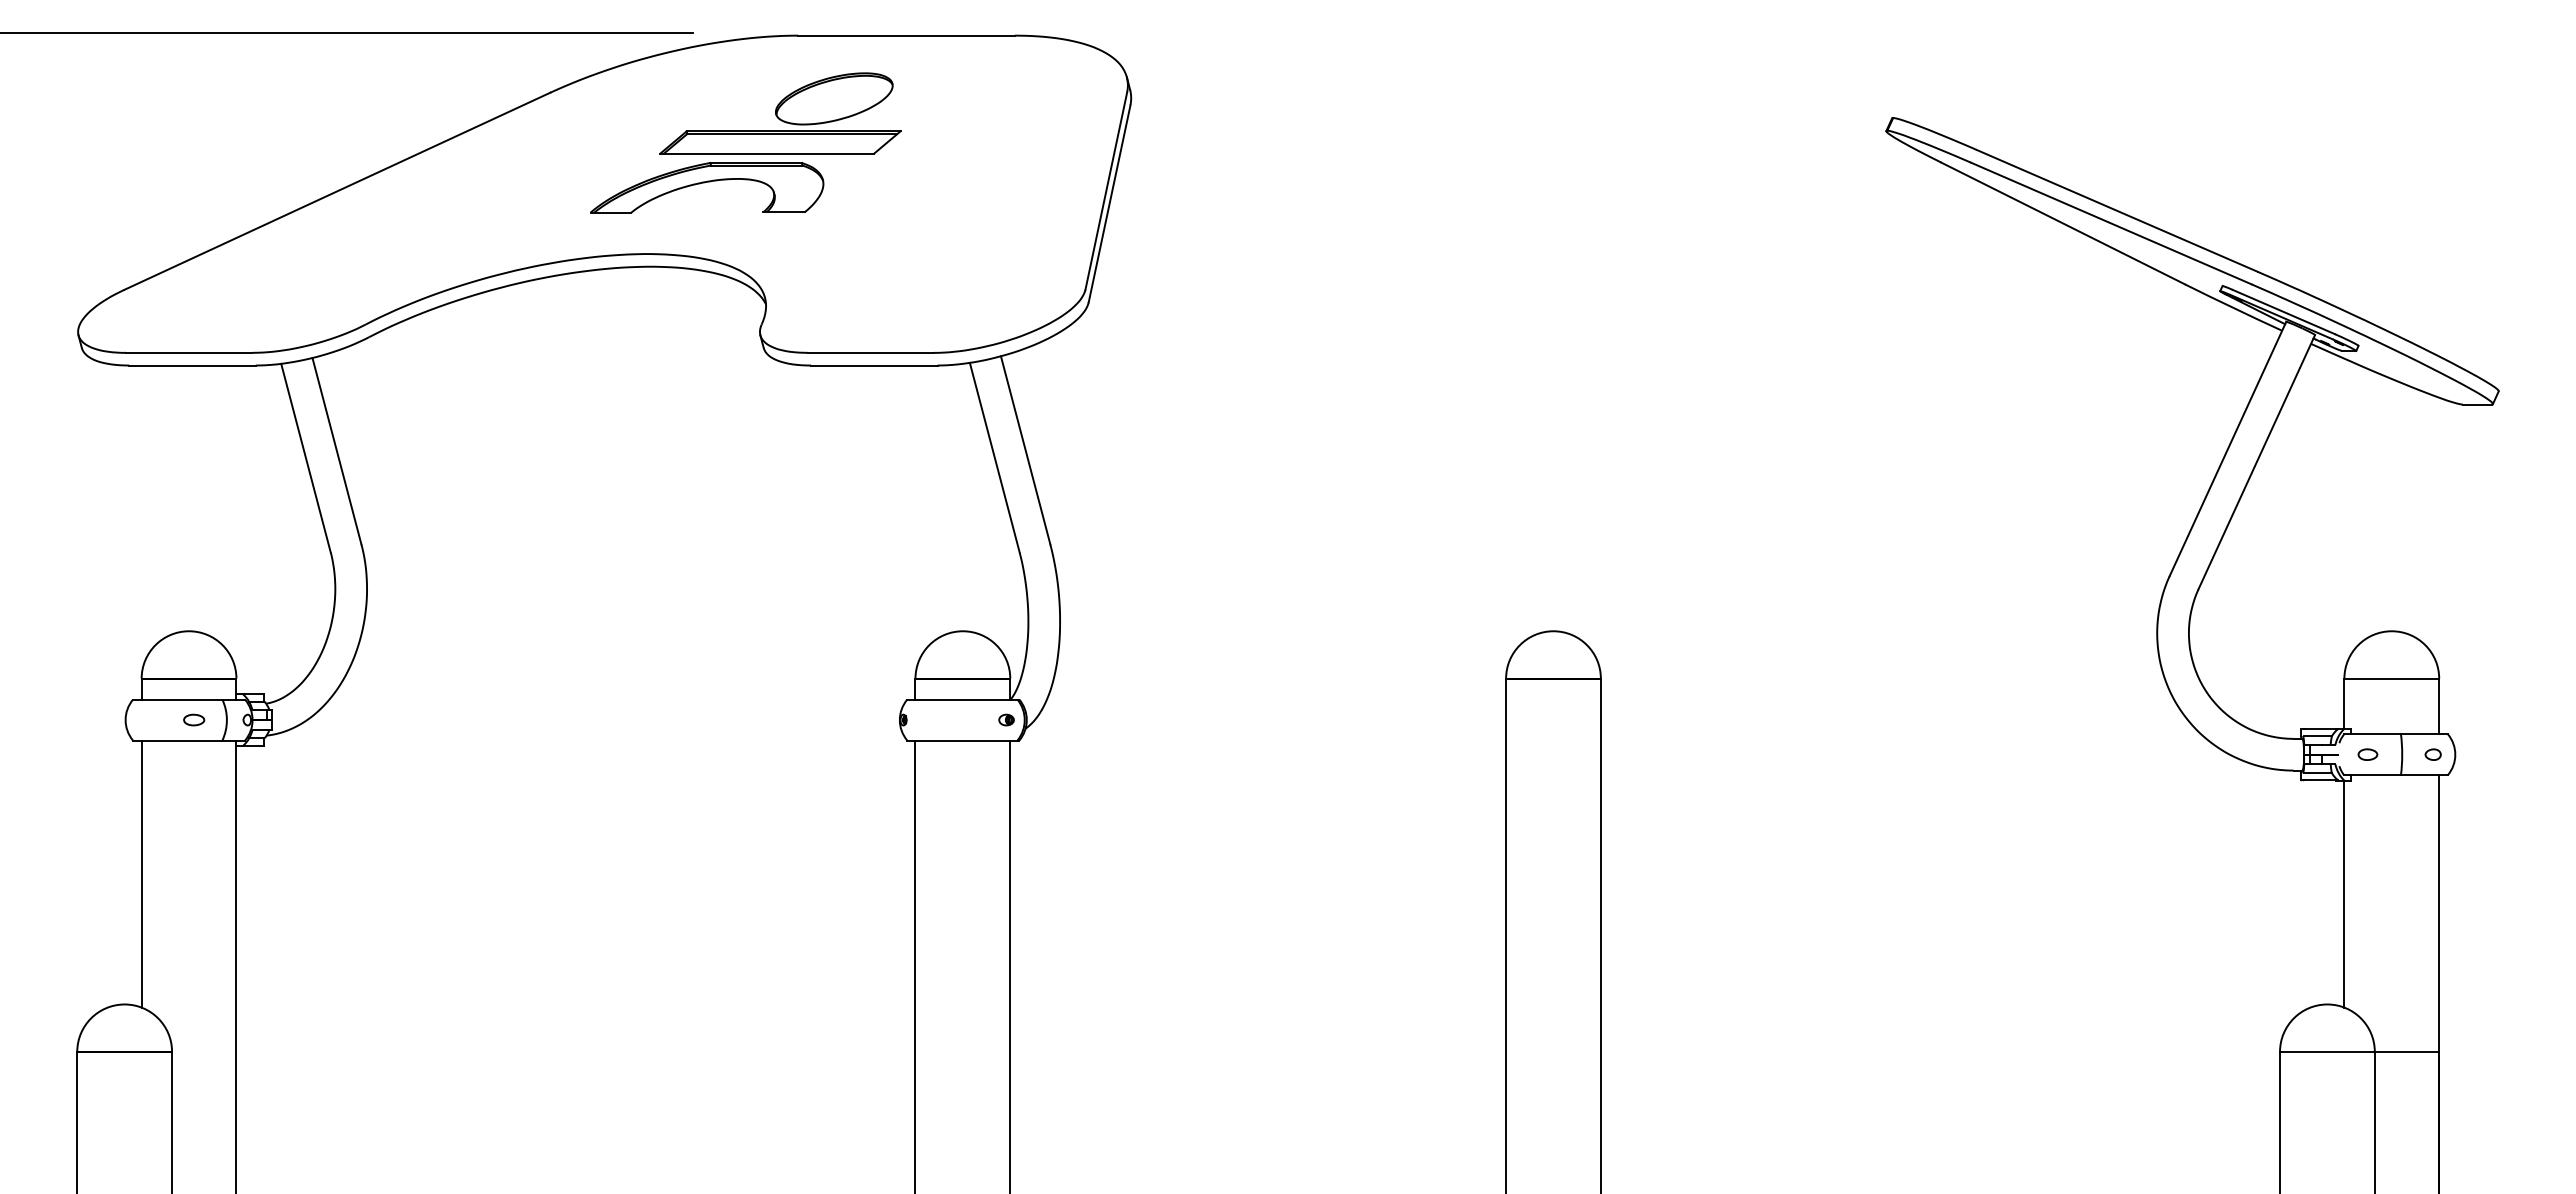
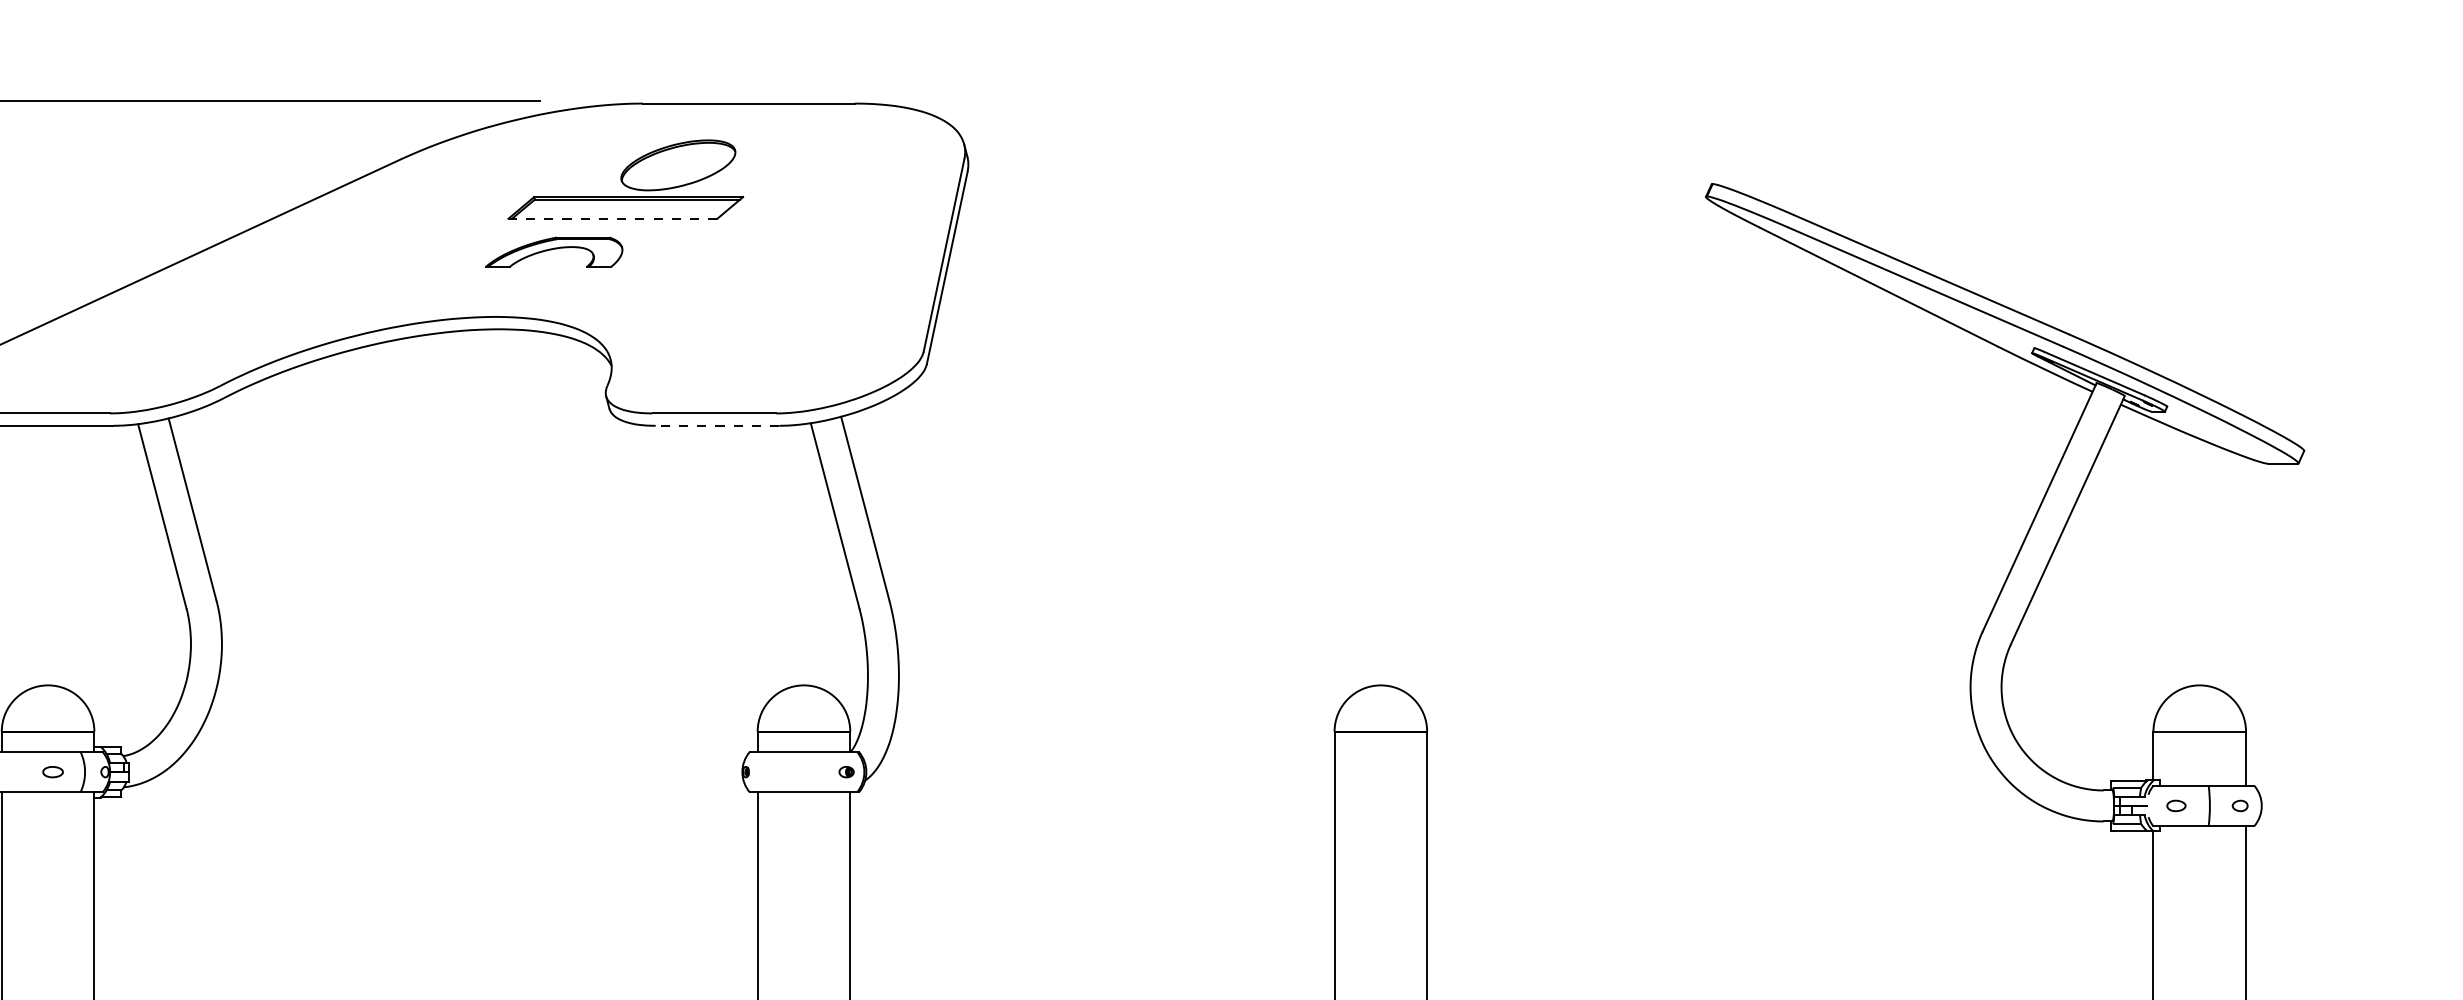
line: (767, 153) -> (613, 218), solid -> dashed
part: (707, 187) -> (554, 251), size x0.6
line: (873, 365) -> (716, 425), solid -> dashed

